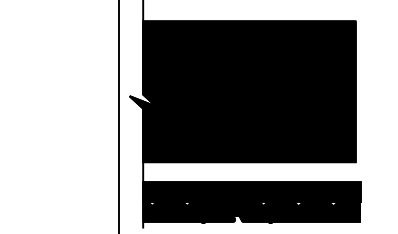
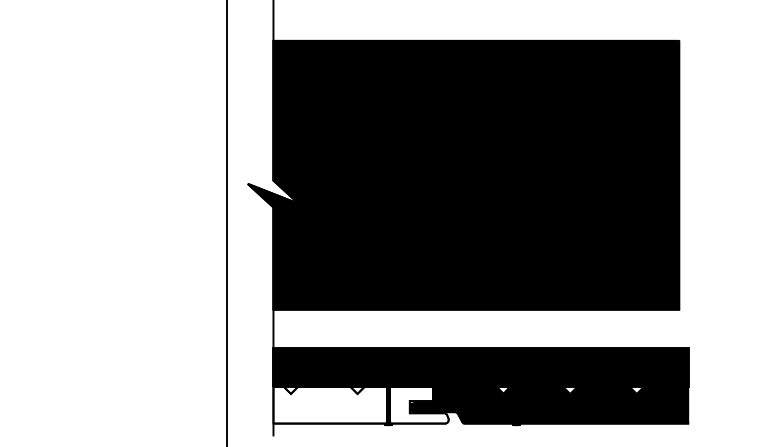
fill: (189, 211) -> (361, 403), removed

